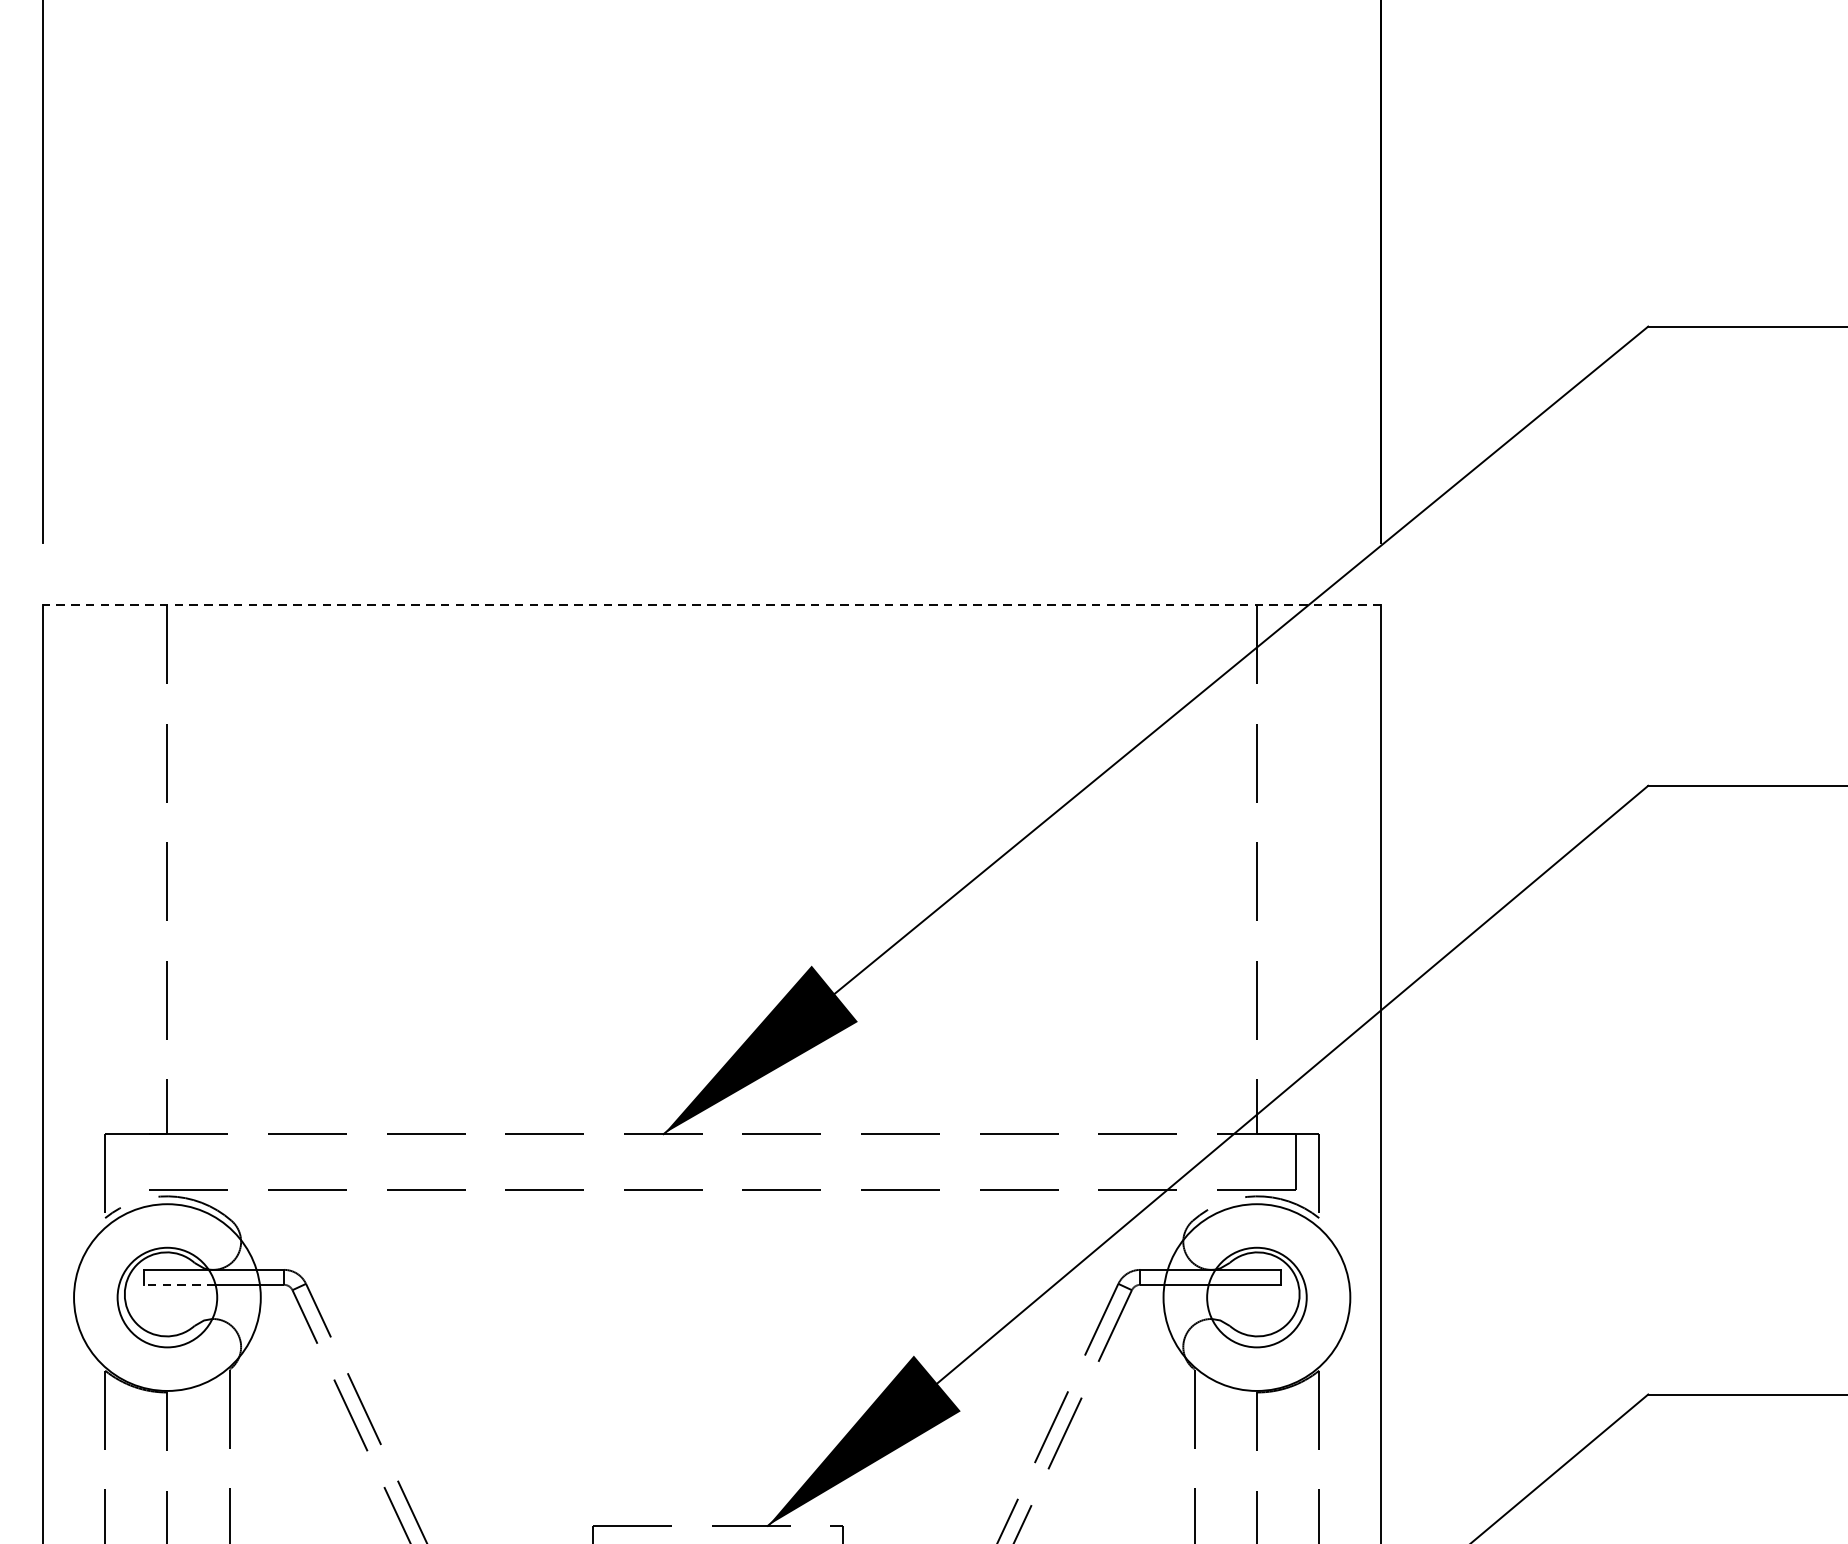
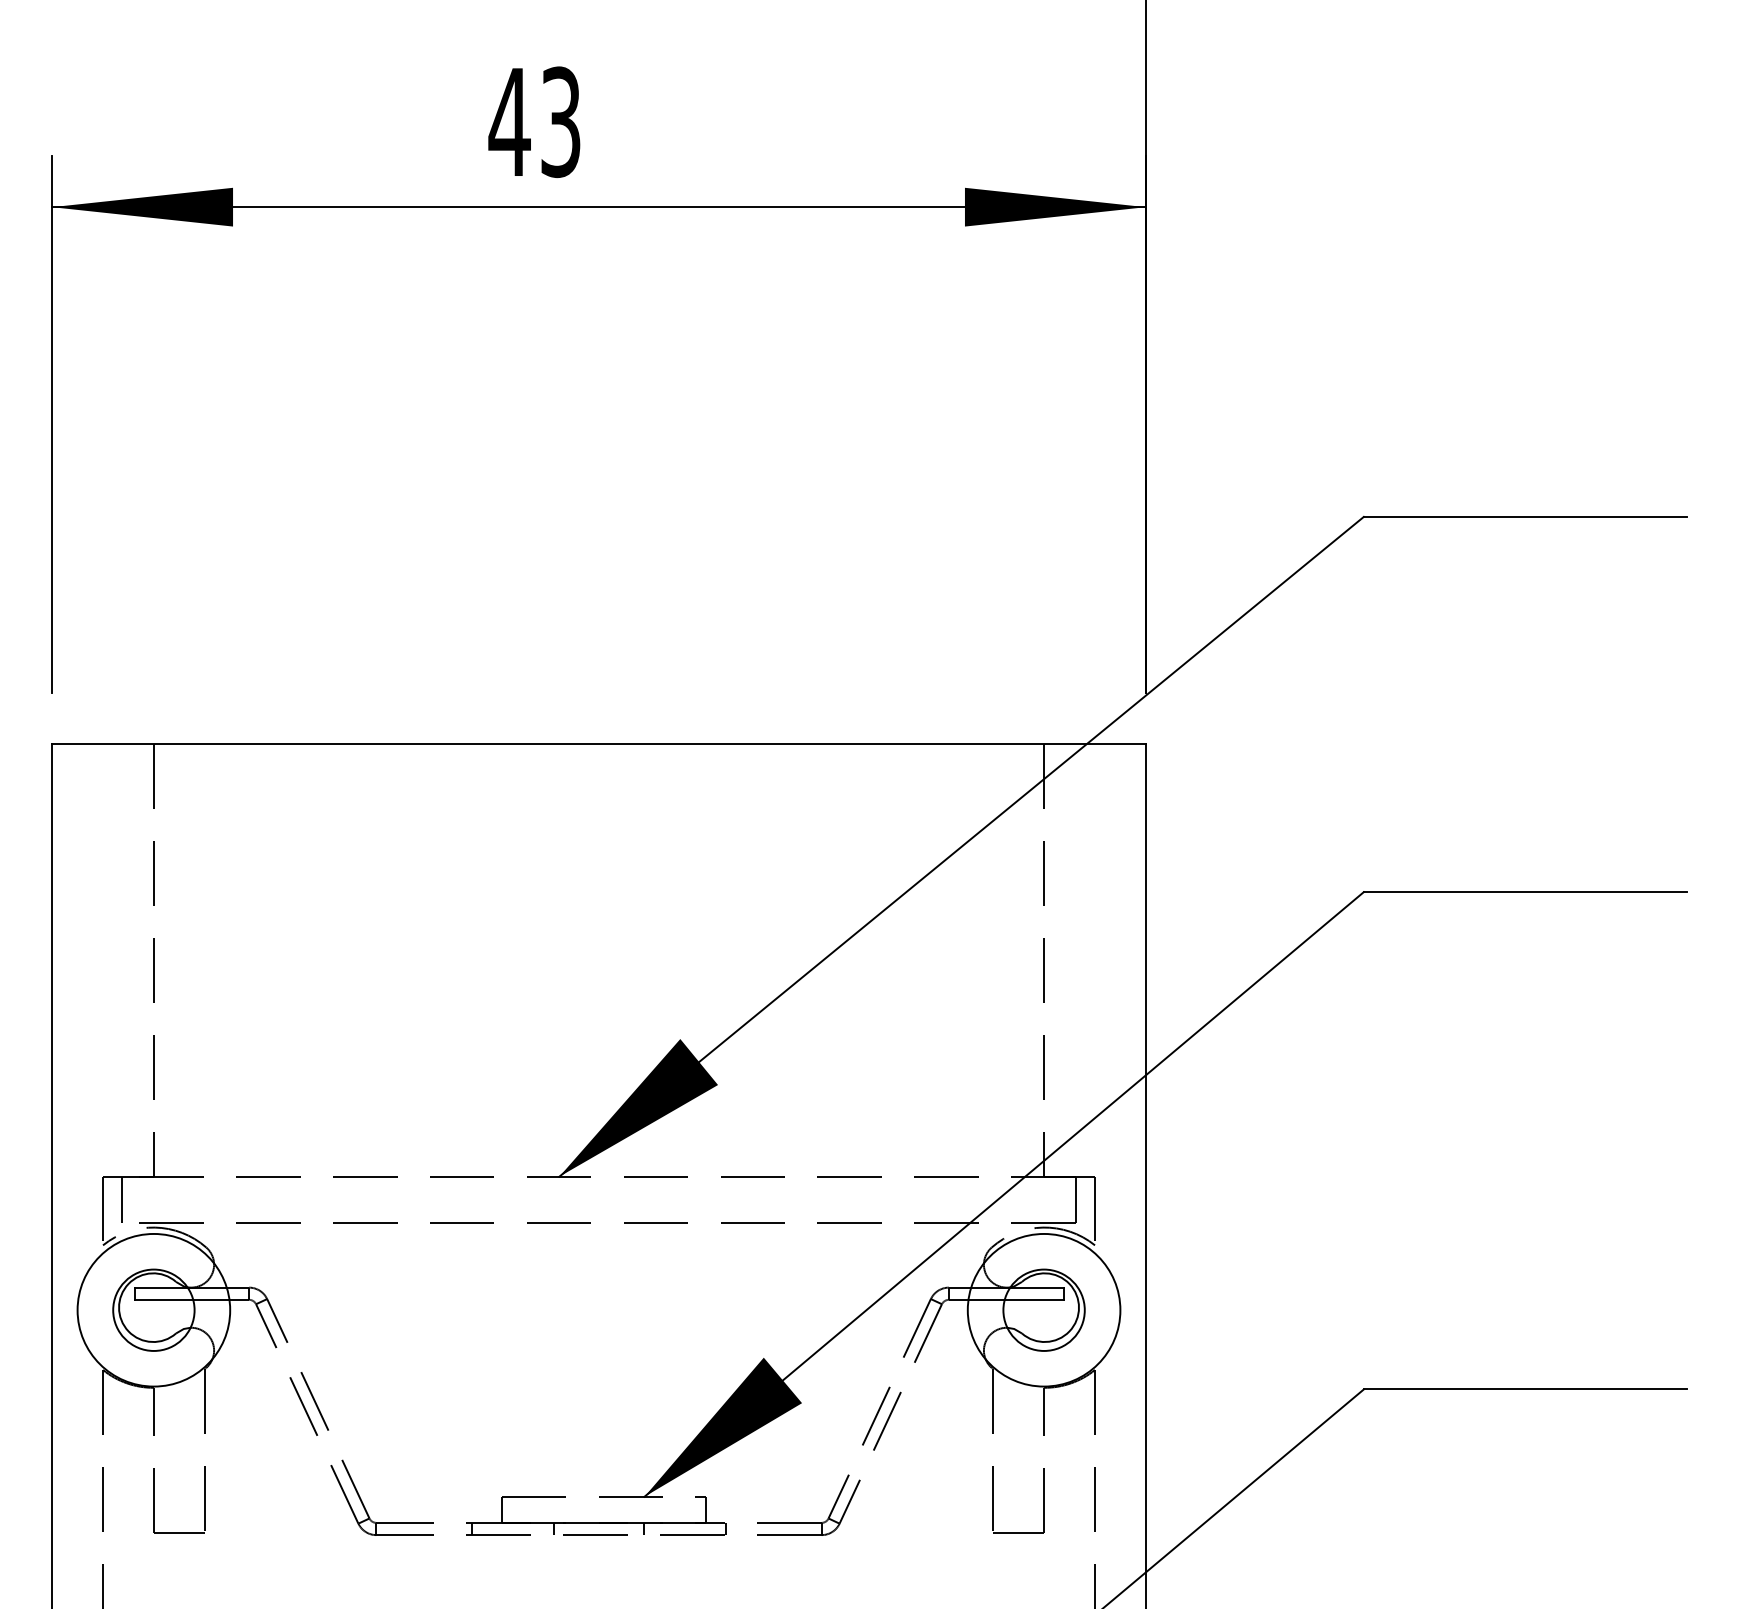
line: (712, 605) -> (599, 744), dashed -> solid
line: (128, 1162) -> (122, 1199), added
line: (179, 1284) -> (163, 1299), dashed -> solid

